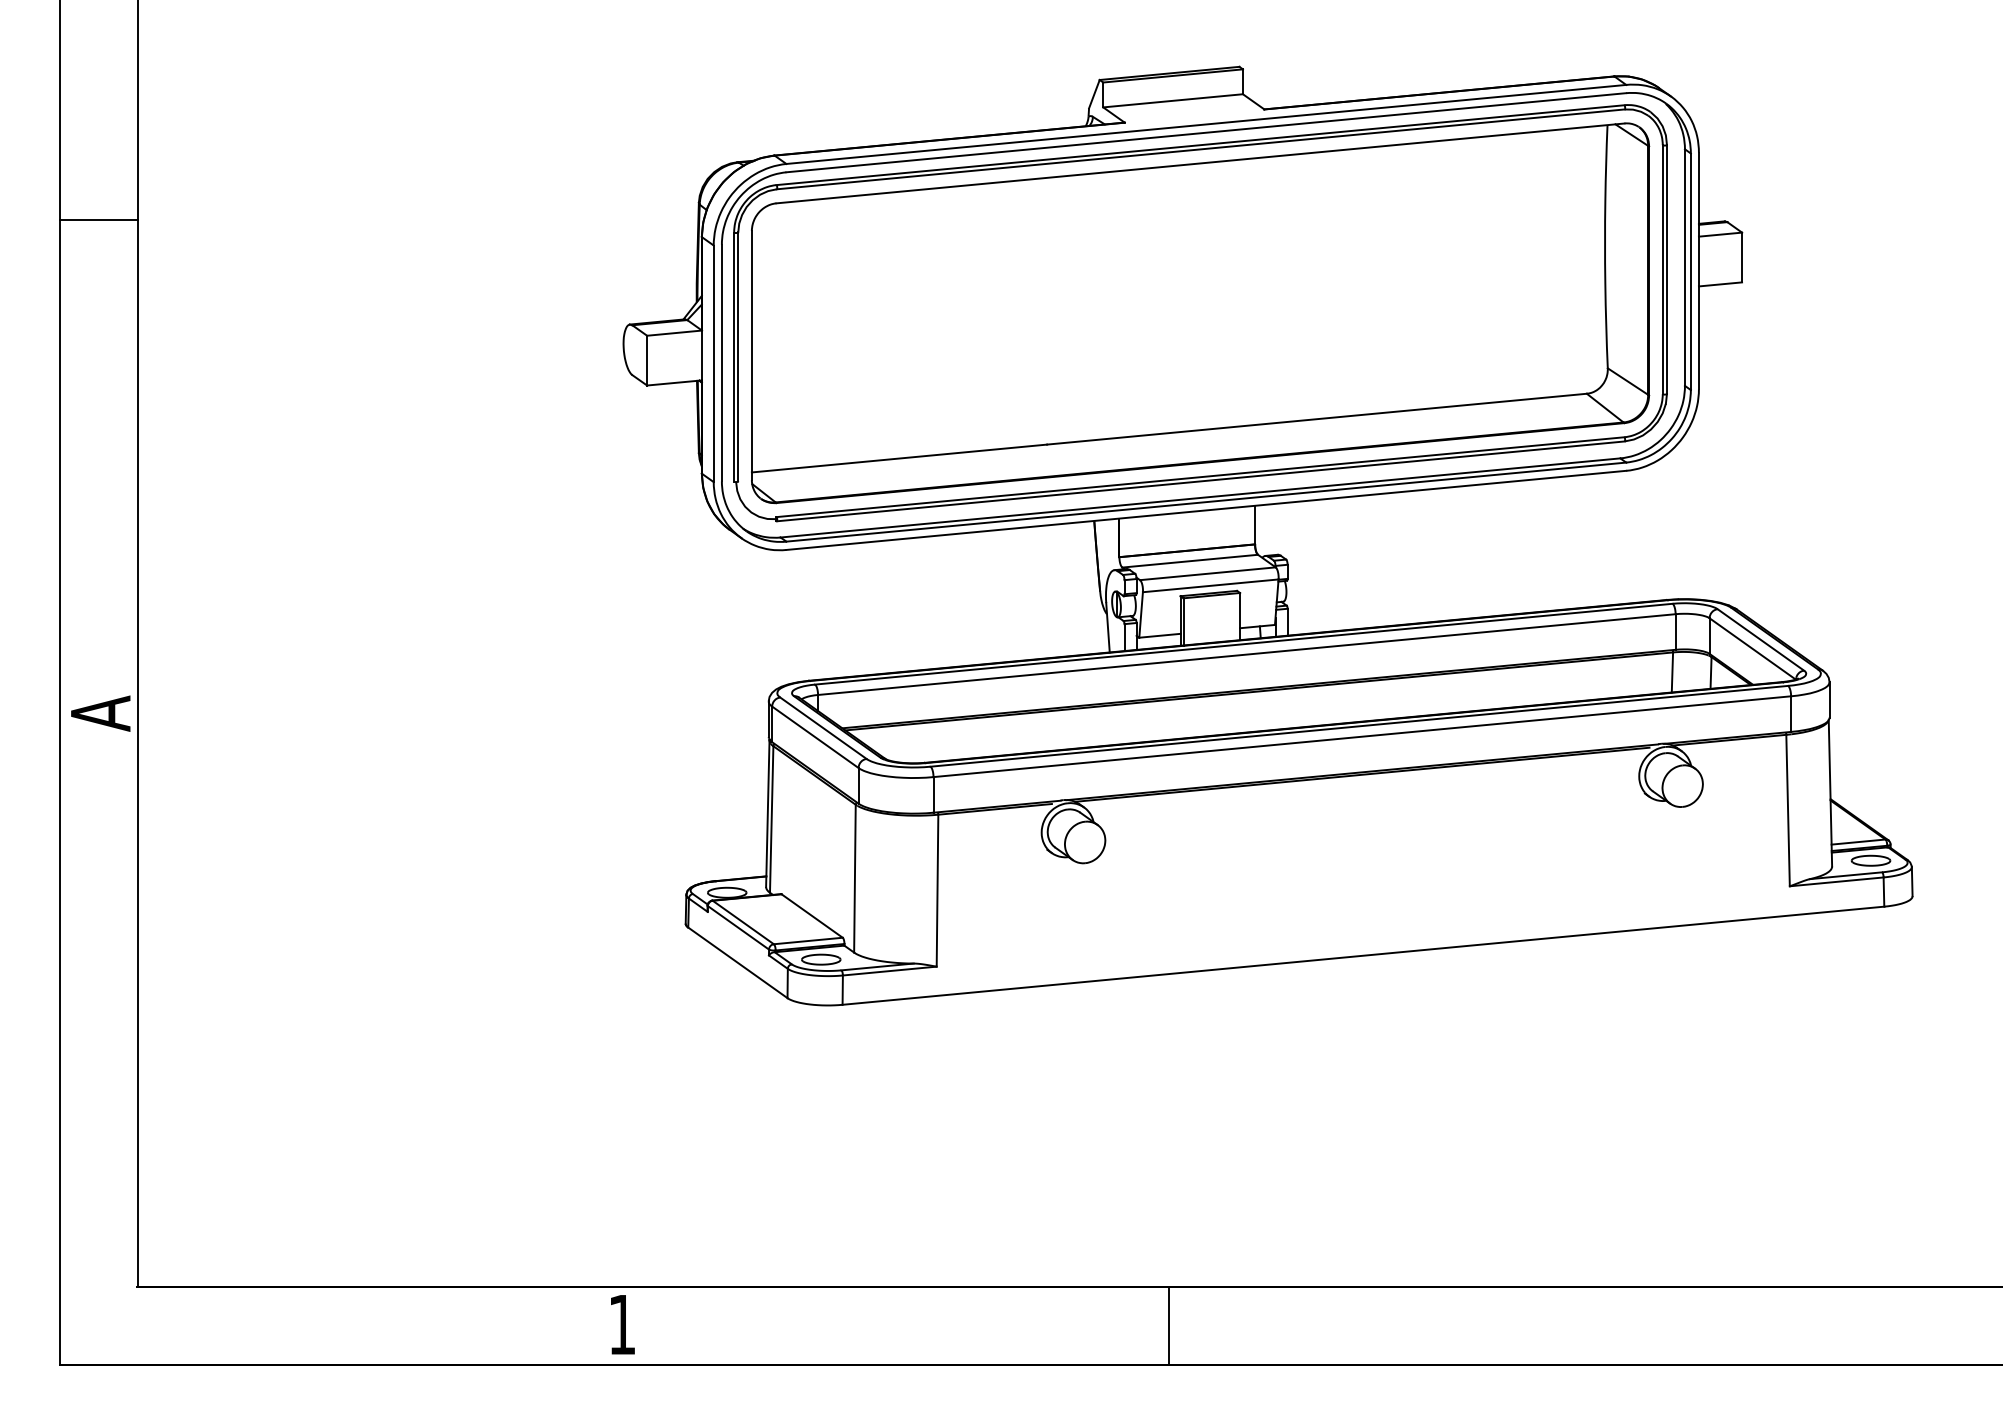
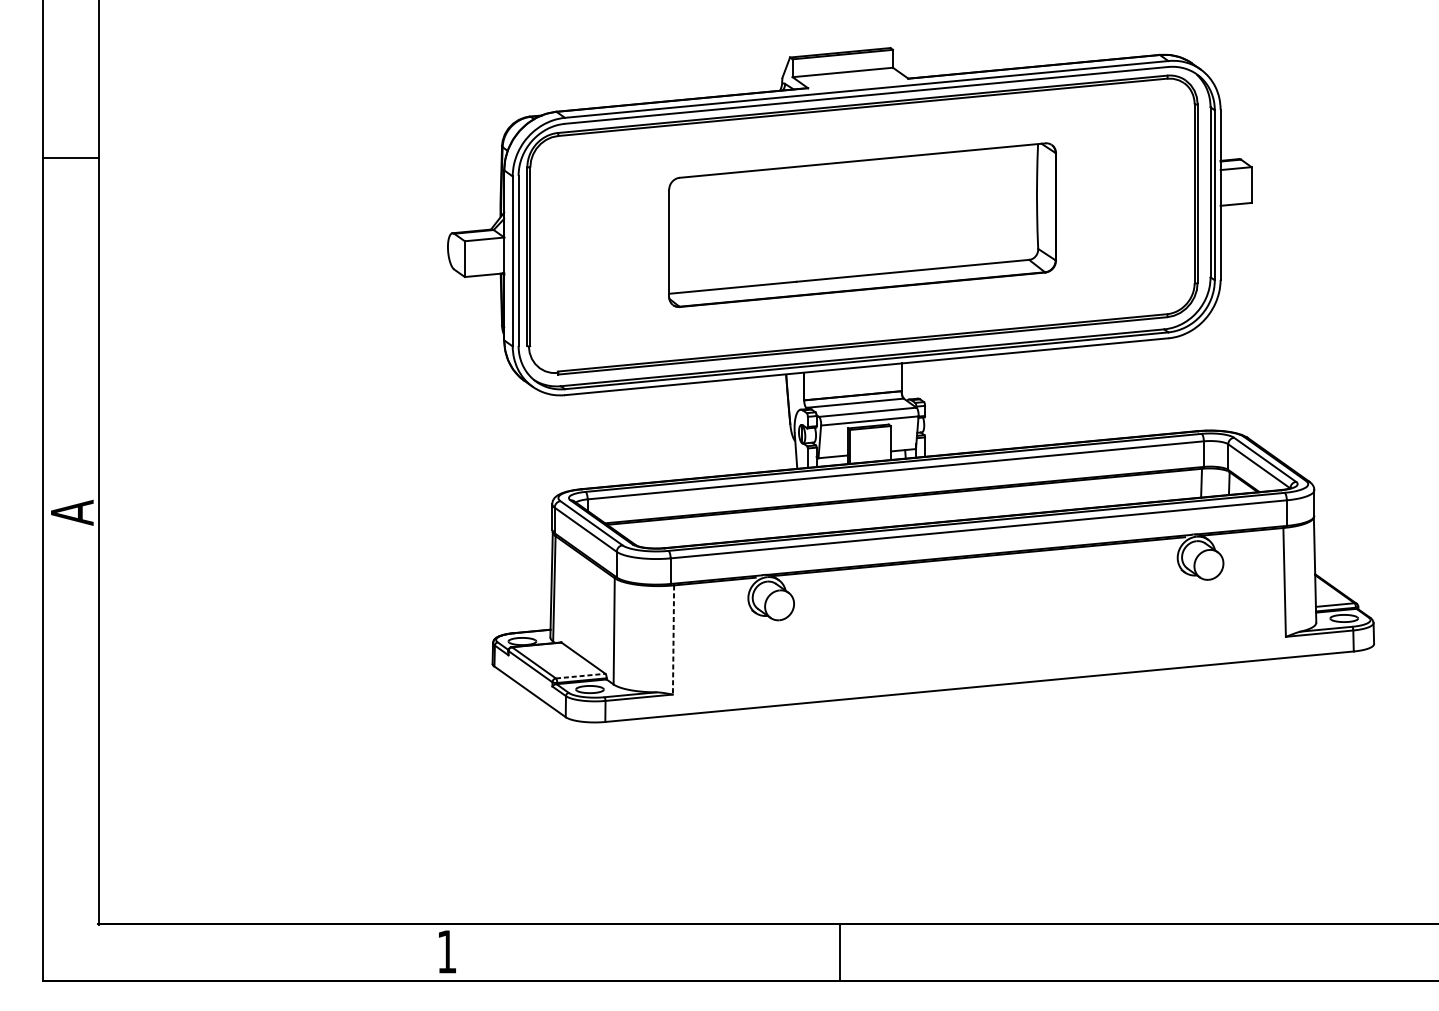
part: (1200, 313) -> (862, 225), size x0.6
line: (937, 890) -> (673, 639), solid -> dashed
line: (808, 941) -> (580, 676), solid -> dashed

